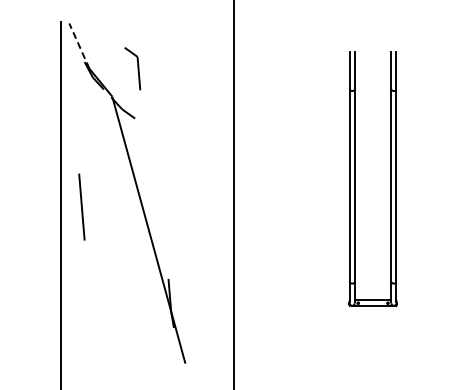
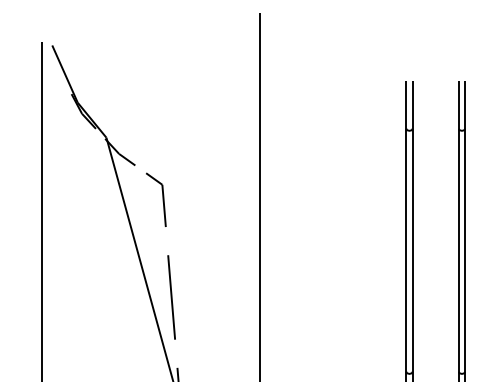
line: (79, 46) -> (65, 74), dashed -> solid
part: (132, 68) -> (155, 199), moved
line: (81, 206) -> (171, 296), moved

